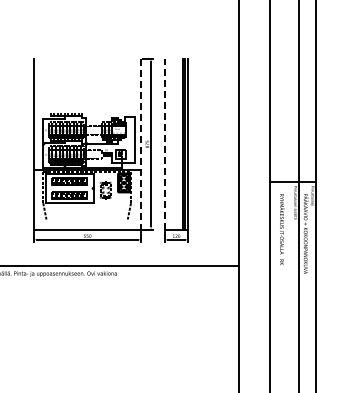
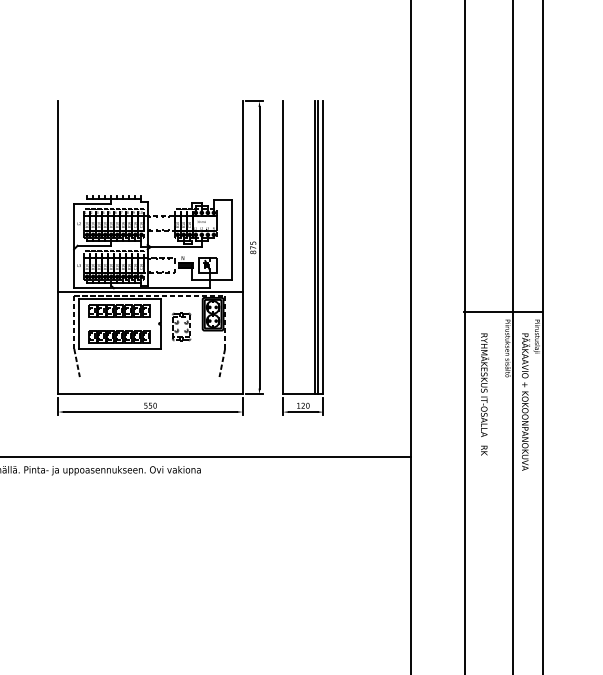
line: (164, 143) -> (282, 246), dashed -> solid
line: (141, 144) -> (243, 248), dashed -> solid

